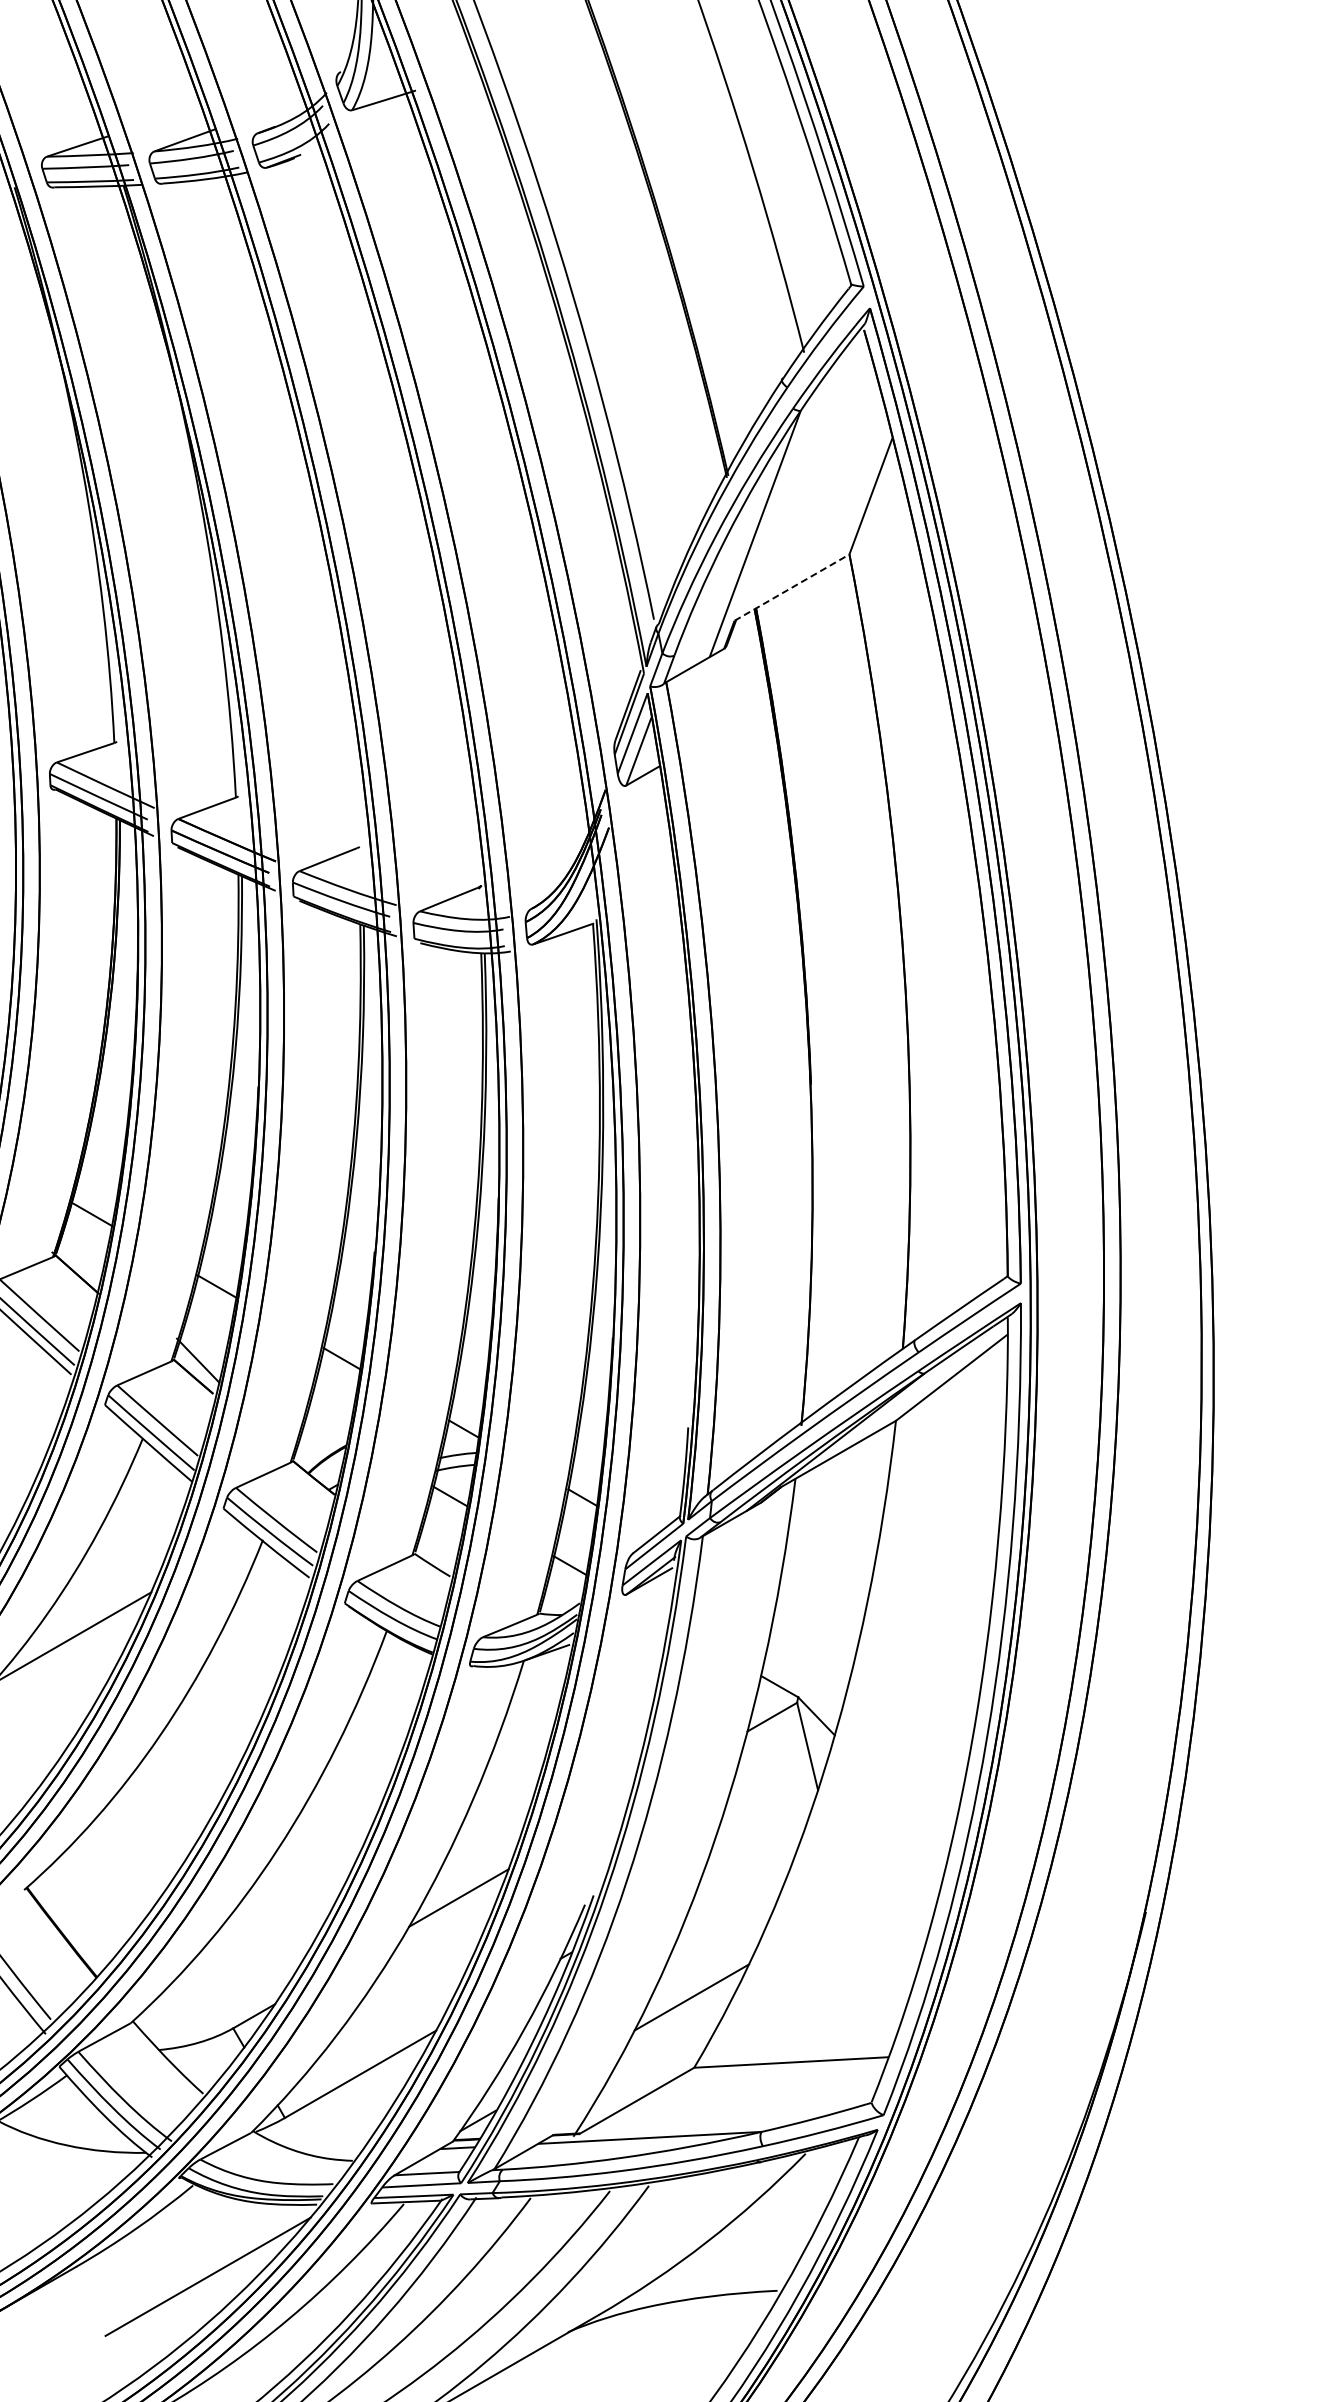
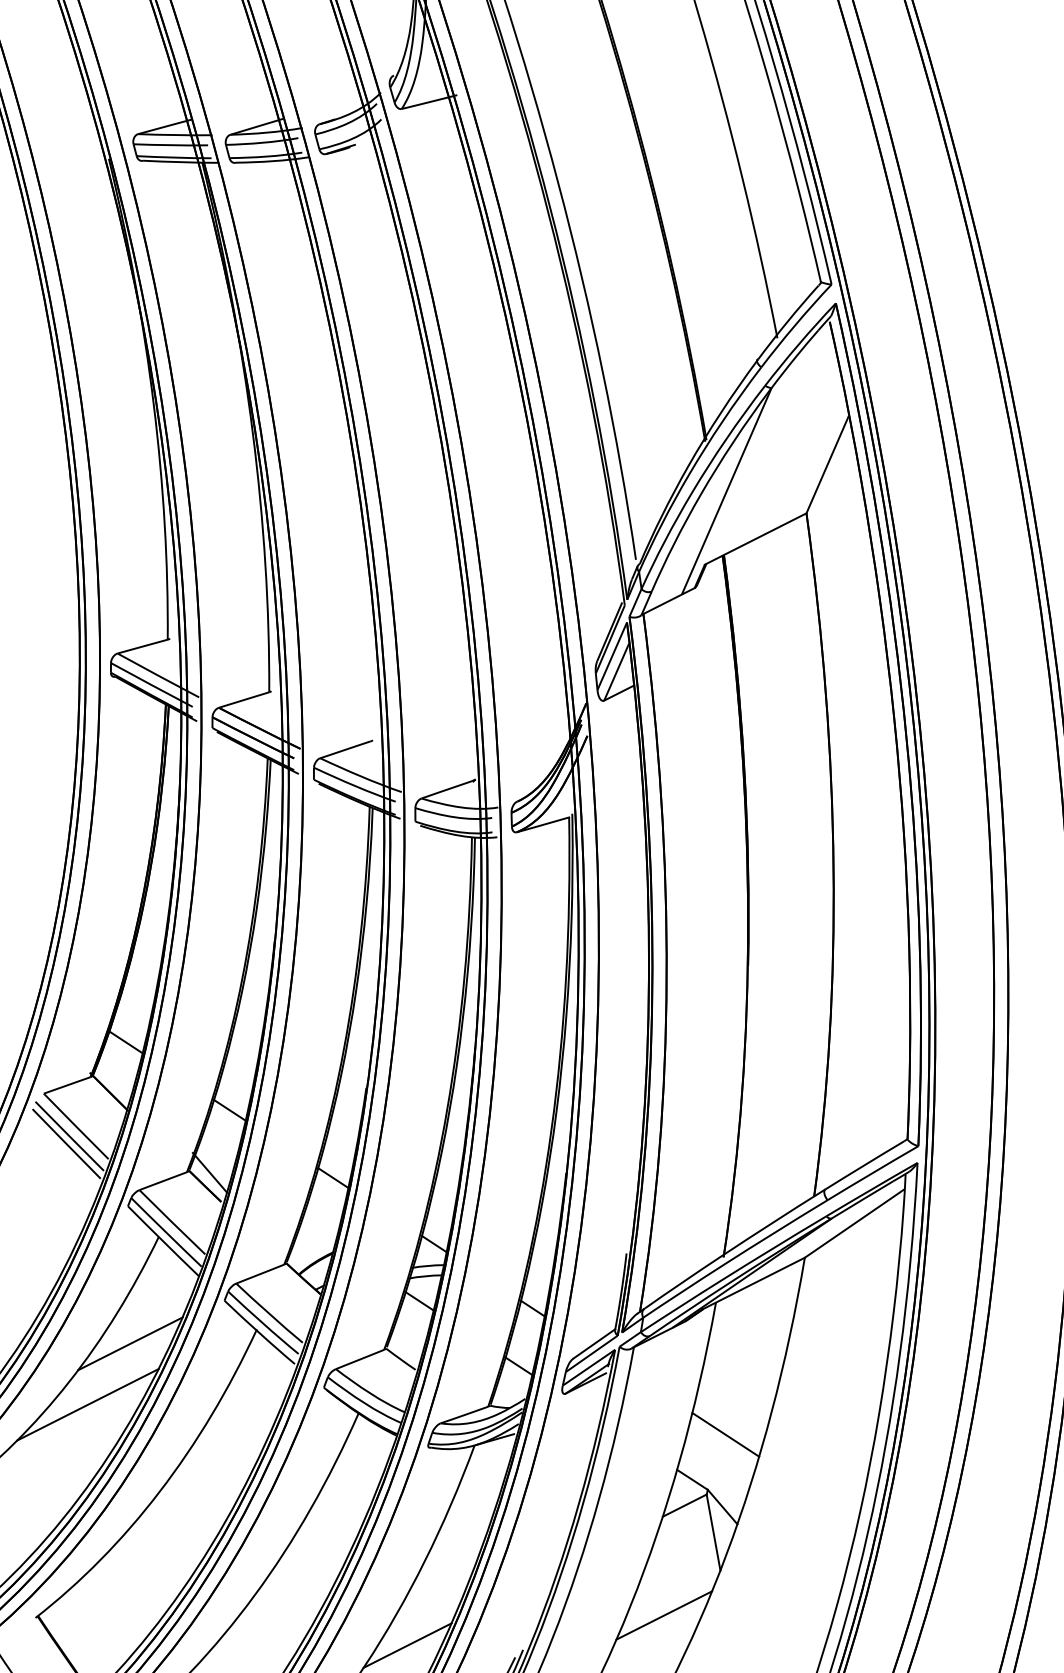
line: (792, 587) -> (756, 538), dashed -> solid
line: (116, 1564) -> (130, 1343), added
line: (815, 1631) -> (725, 1434), added
line: (755, 1846) -> (664, 1615), added

